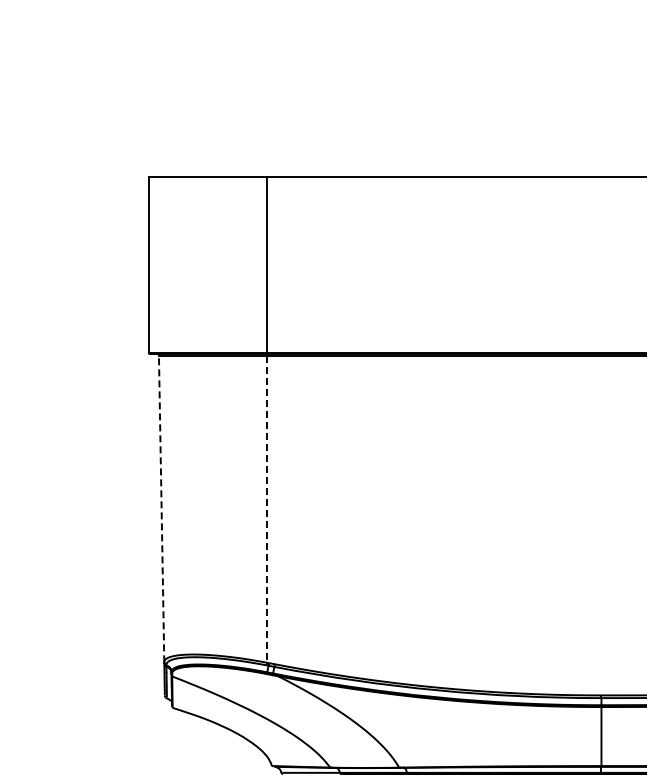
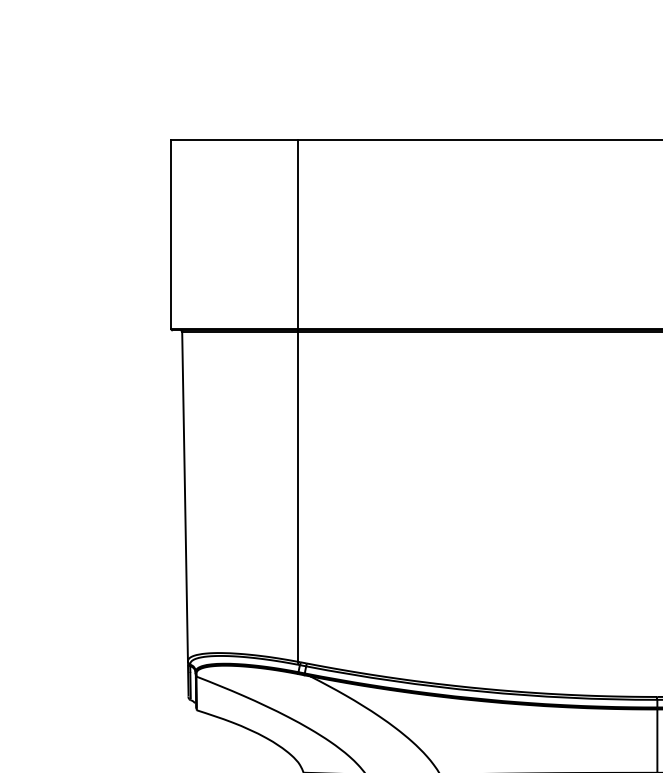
line: (161, 508) -> (184, 496), dashed -> solid
line: (267, 509) -> (298, 497), dashed -> solid

